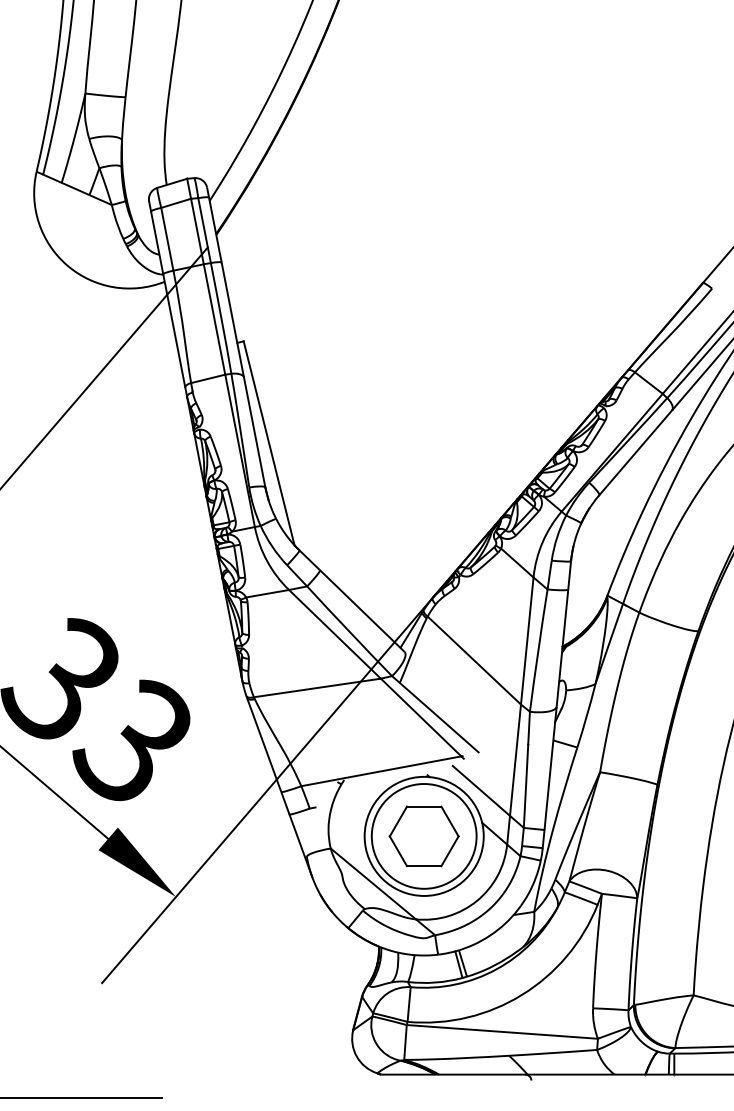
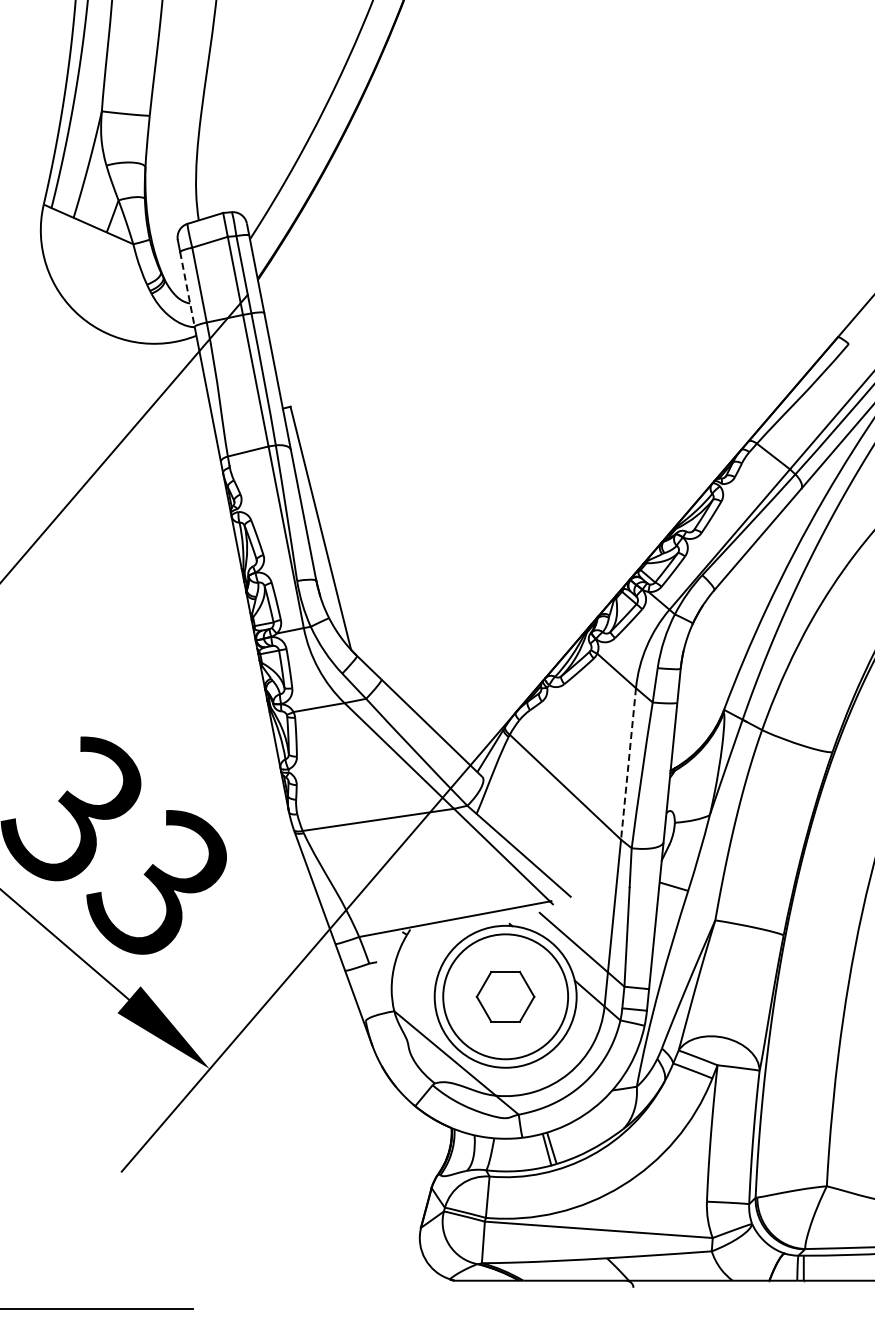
line: (157, 242) -> (187, 289), solid -> dashed
line: (527, 641) -> (628, 764), solid -> dashed
part: (424, 836) -> (505, 996), size x0.7

